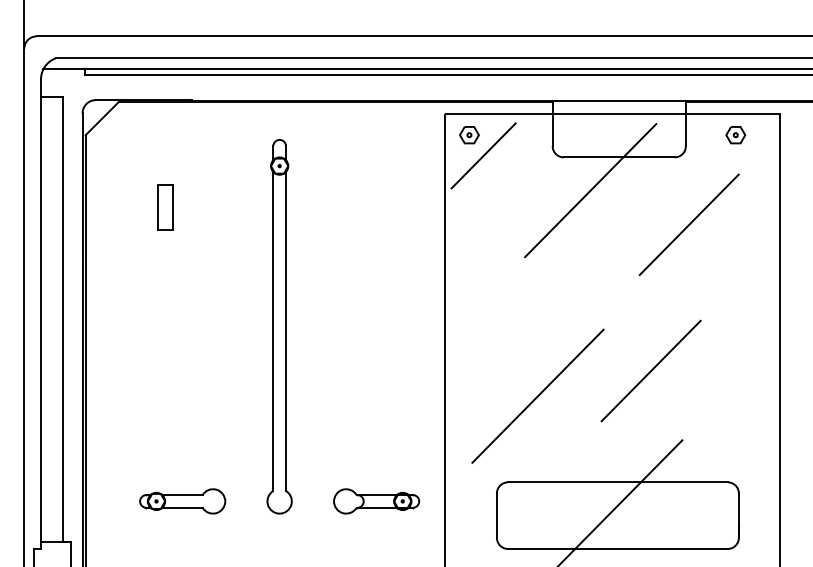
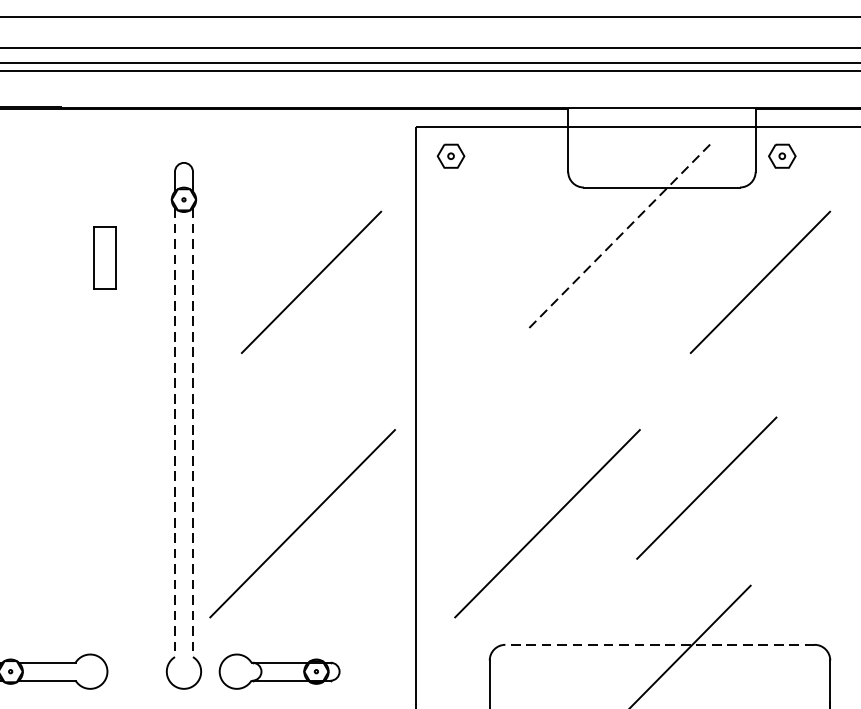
part: (735, 135) -> (781, 156), moved
line: (483, 155) -> (470, 184), removed
line: (591, 190) -> (622, 234), solid -> dashed
part: (165, 207) -> (104, 258), moved
line: (369, 224) -> (310, 281), added
line: (273, 331) -> (175, 432), solid -> dashed
line: (286, 331) -> (193, 432), solid -> dashed
line: (363, 395) -> (301, 522), added
line: (617, 482) -> (659, 645), solid -> dashed
part: (376, 501) -> (279, 671), moved

